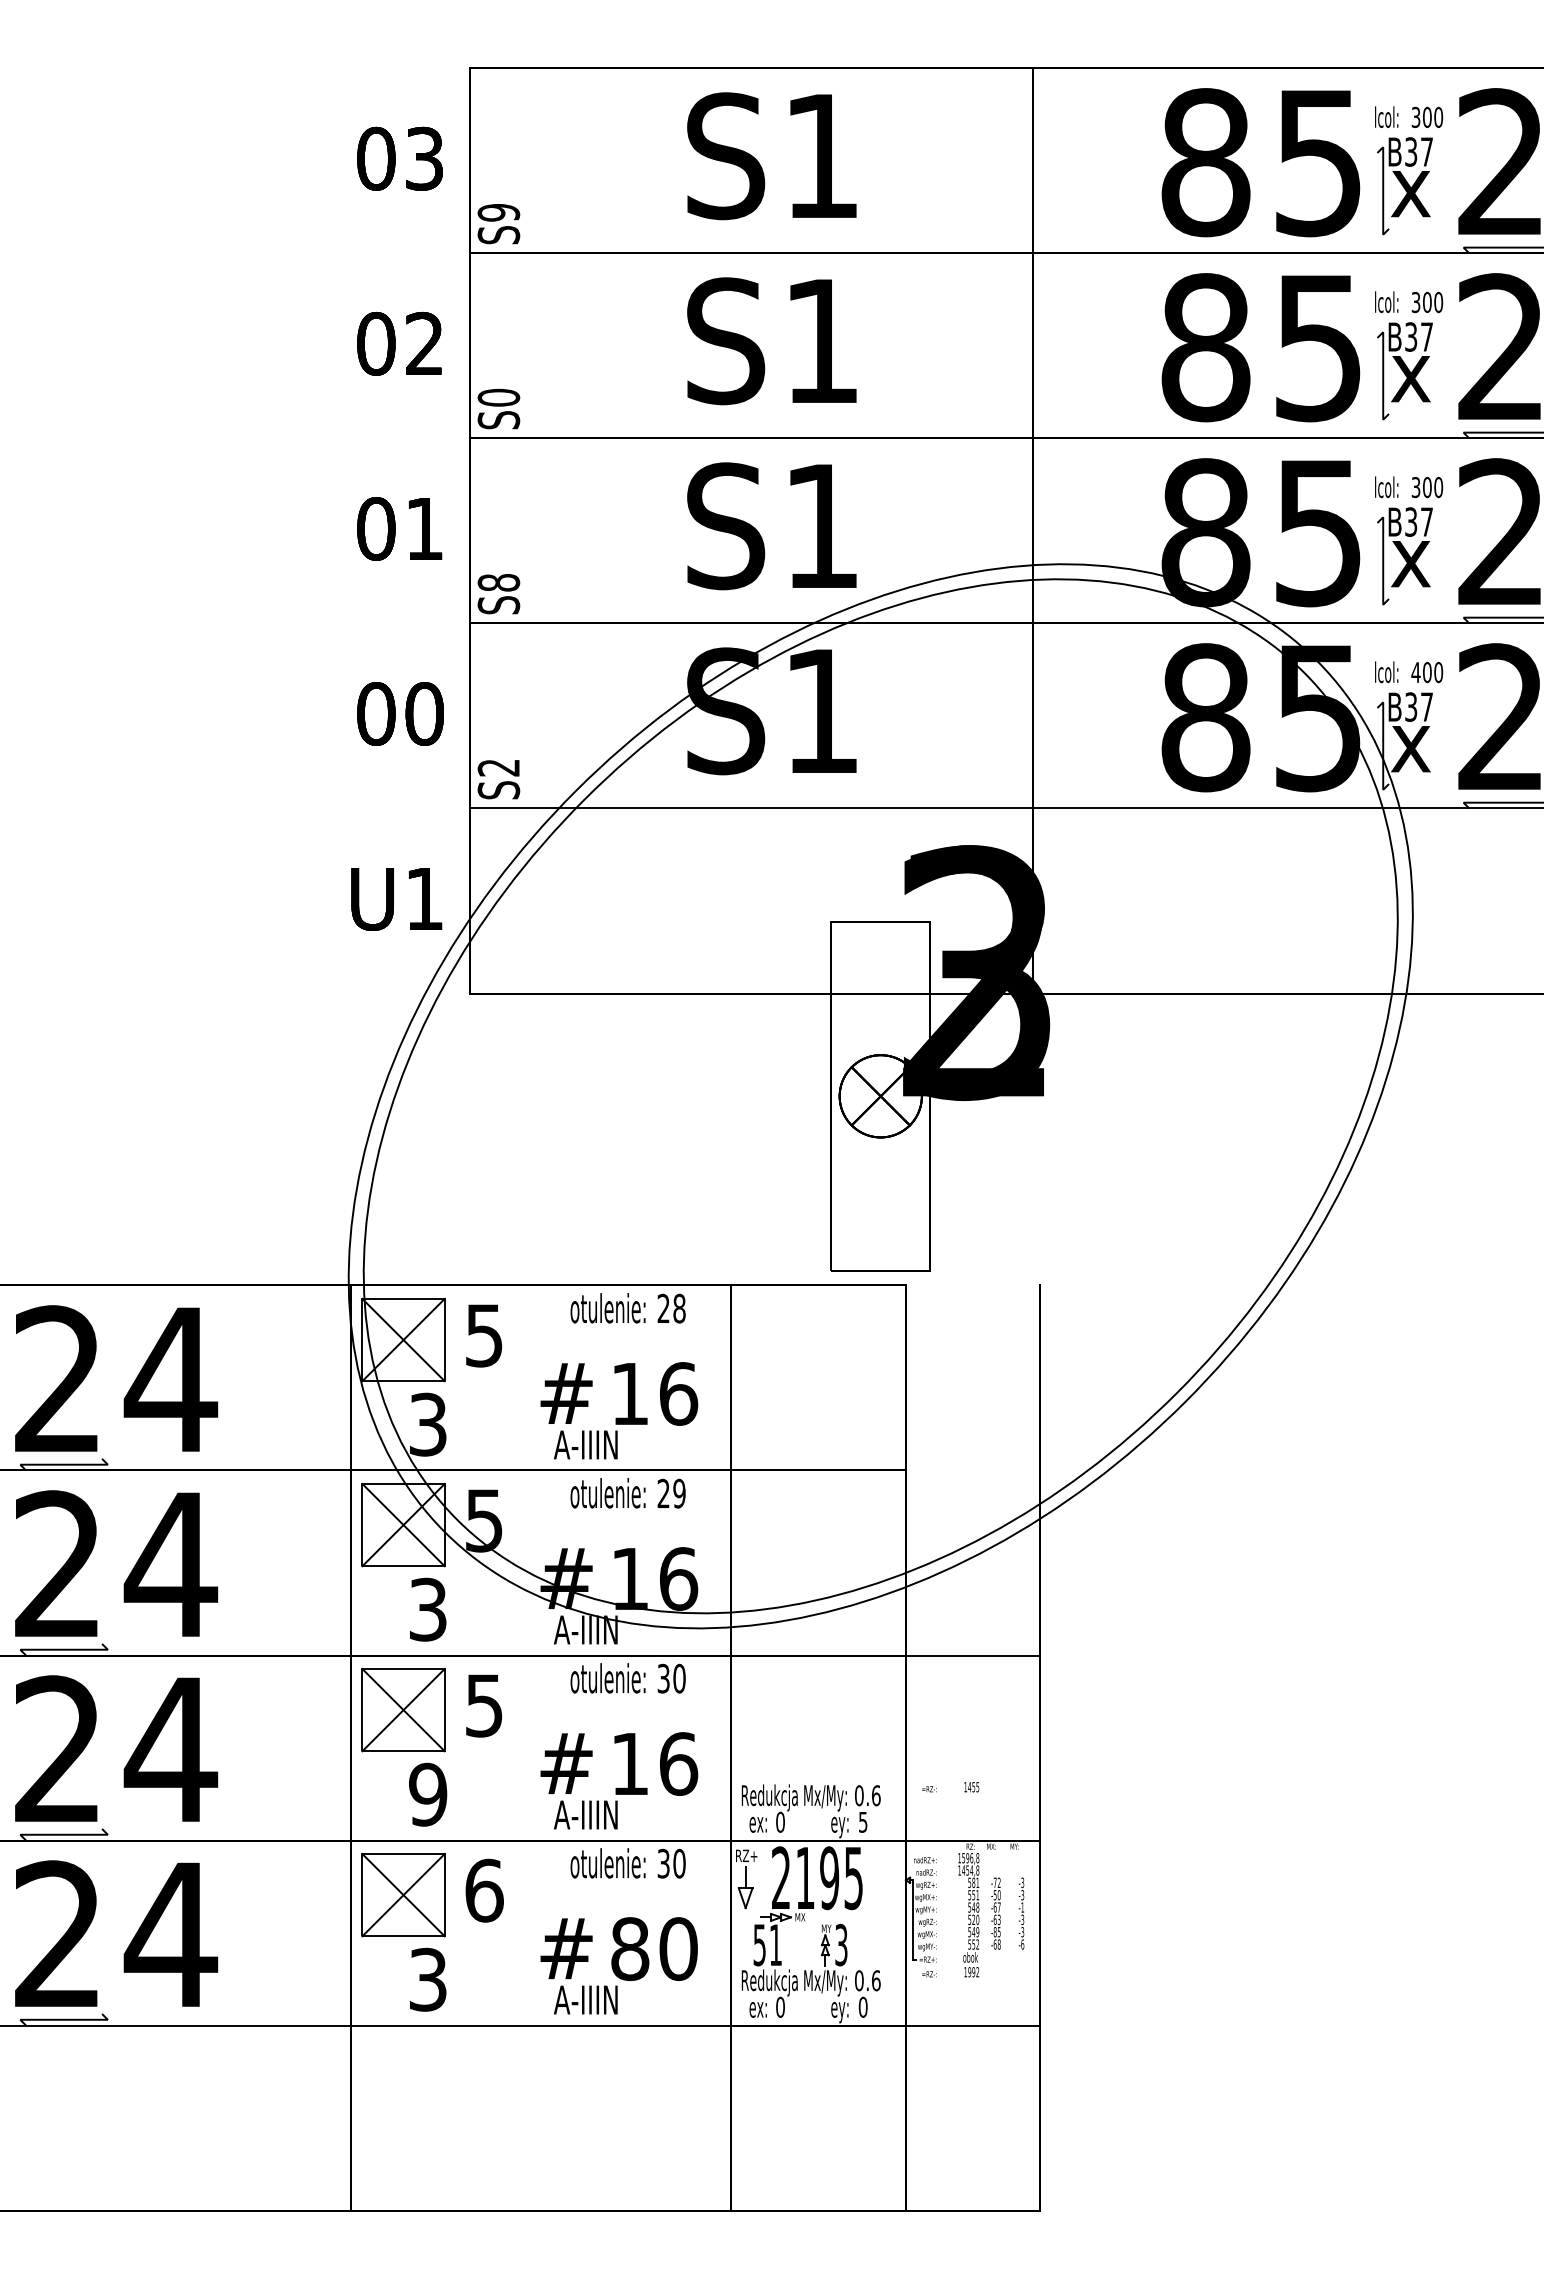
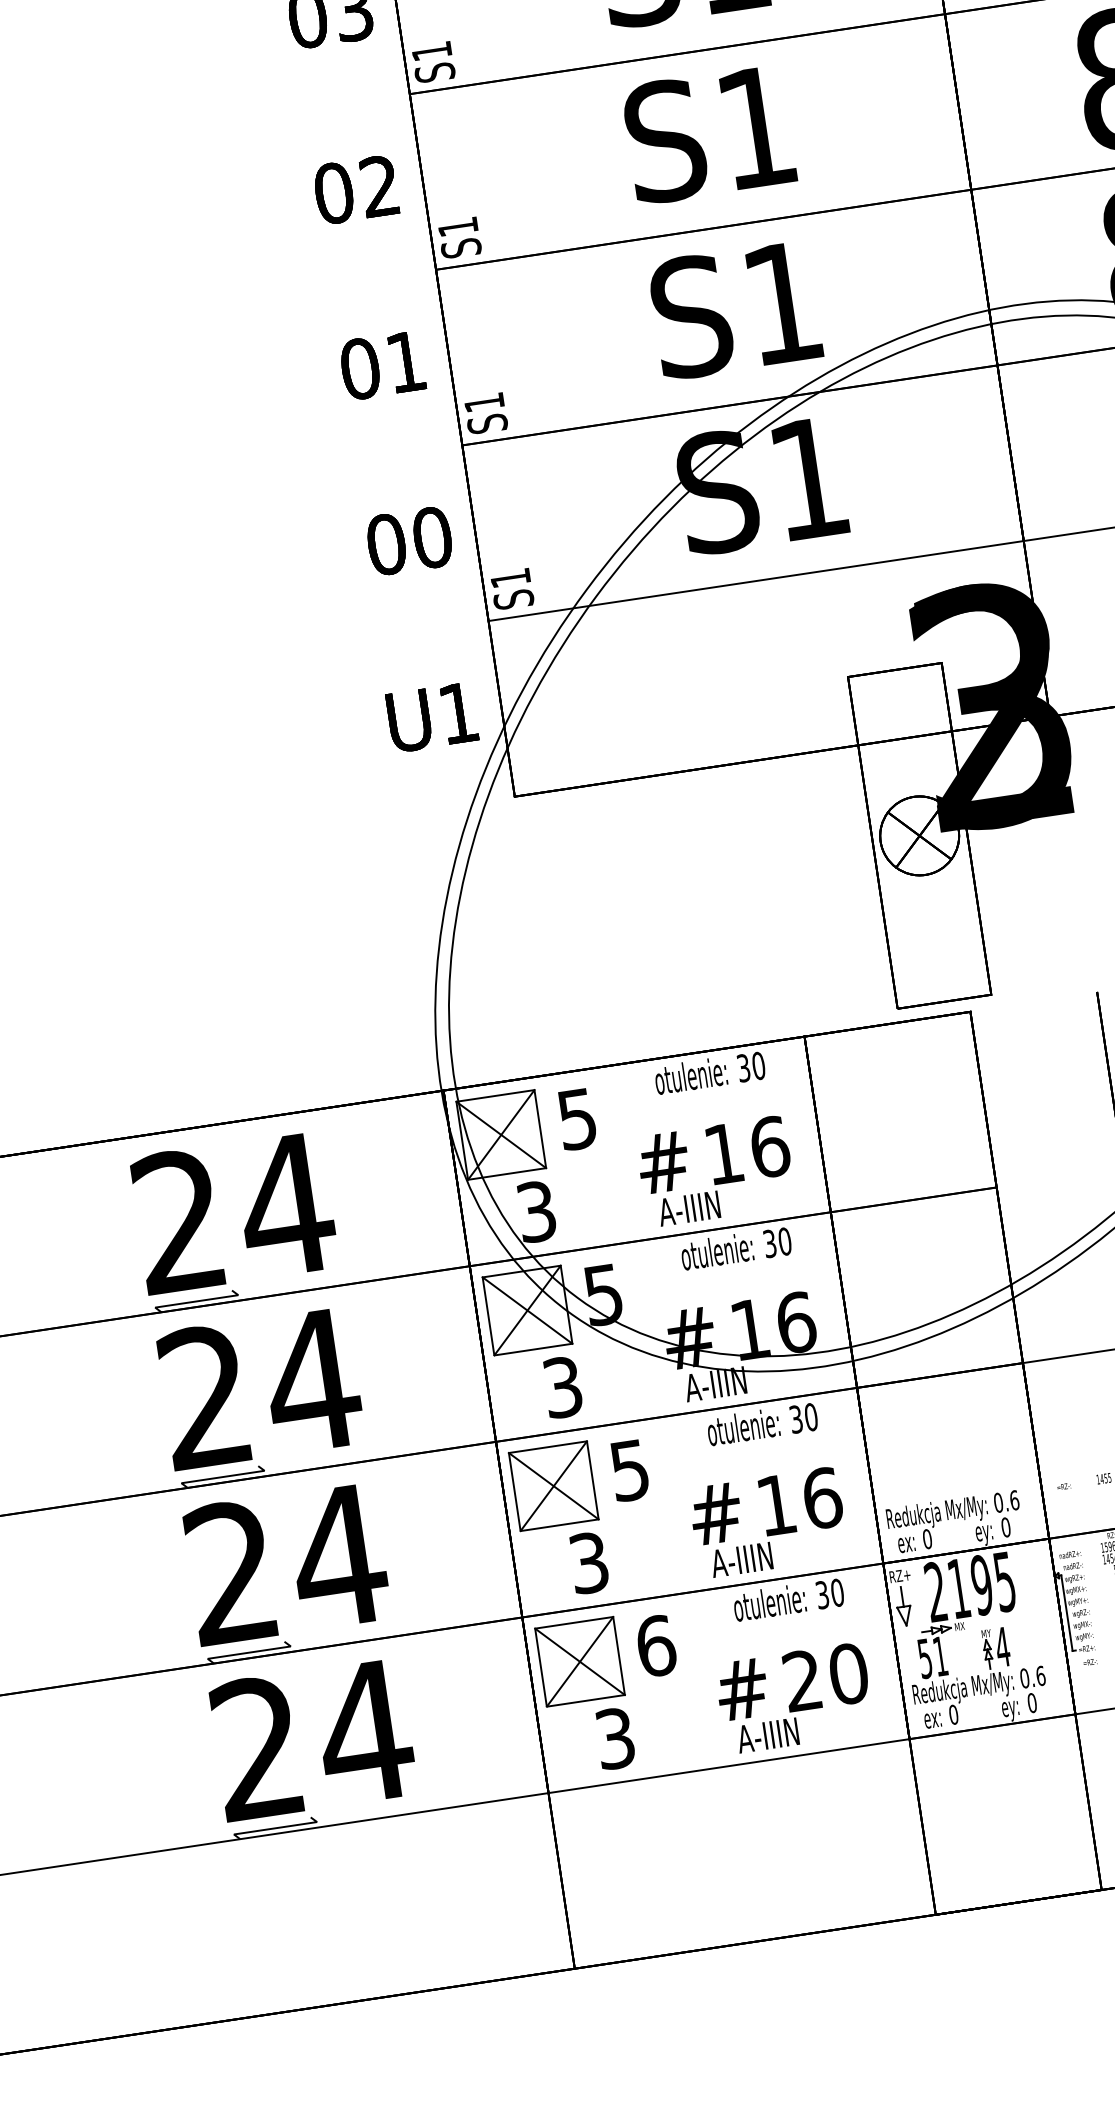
text: (498, 212) -> (431, 51), S9 -> S1
text: (498, 397) -> (457, 226), S0 -> S1
text: (498, 582) -> (483, 402), S8 -> S1
text: (498, 767) -> (510, 578), S2 -> S1
text: (671, 1308) -> (751, 1066), 28 -> 30
text: (671, 1493) -> (777, 1242), 29 -> 30
text: (428, 1794) -> (589, 1562), 9 -> 3
text: (862, 1821) -> (1005, 1526), 5 -> 0
text: (841, 1944) -> (1002, 1646), 3 -> 4
text: (630, 1949) -> (803, 1681), 80 -> 20

